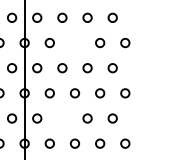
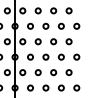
circle: (74, 41) -> (45, 25), added
circle: (61, 118) -> (37, 72), added

